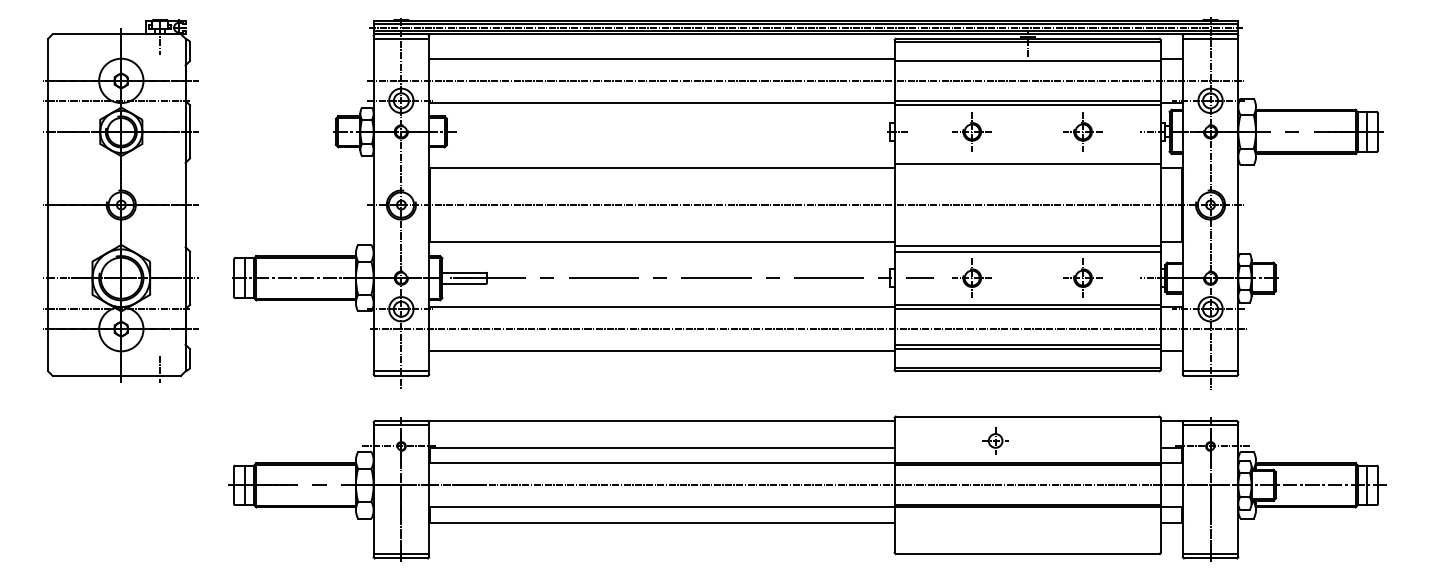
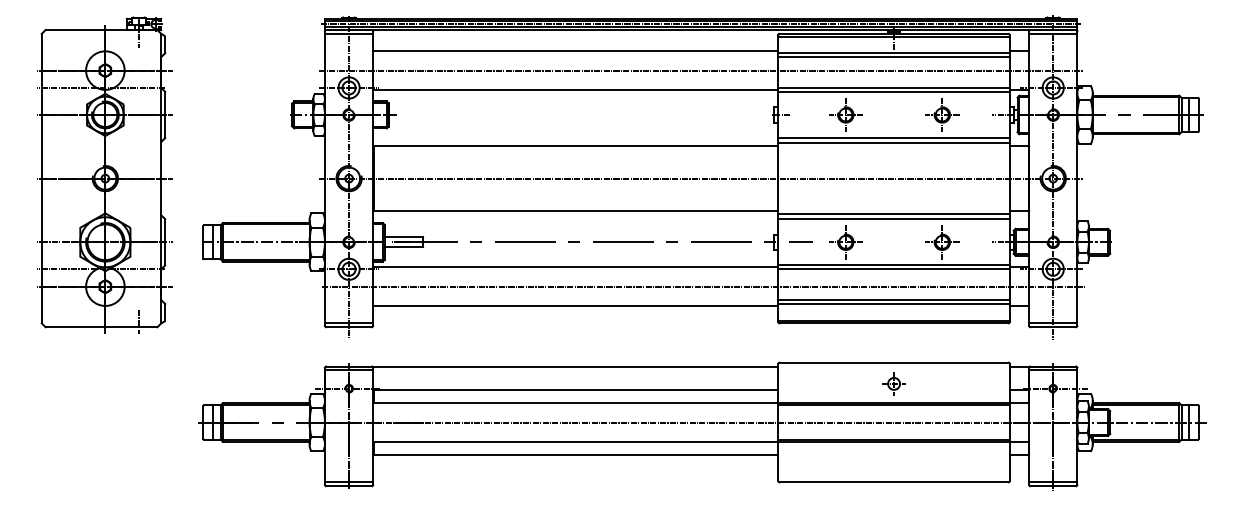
line: (1027, 65) -> (893, 57), added
line: (1027, 158) -> (893, 138), added
part: (995, 440) -> (893, 383), moved

